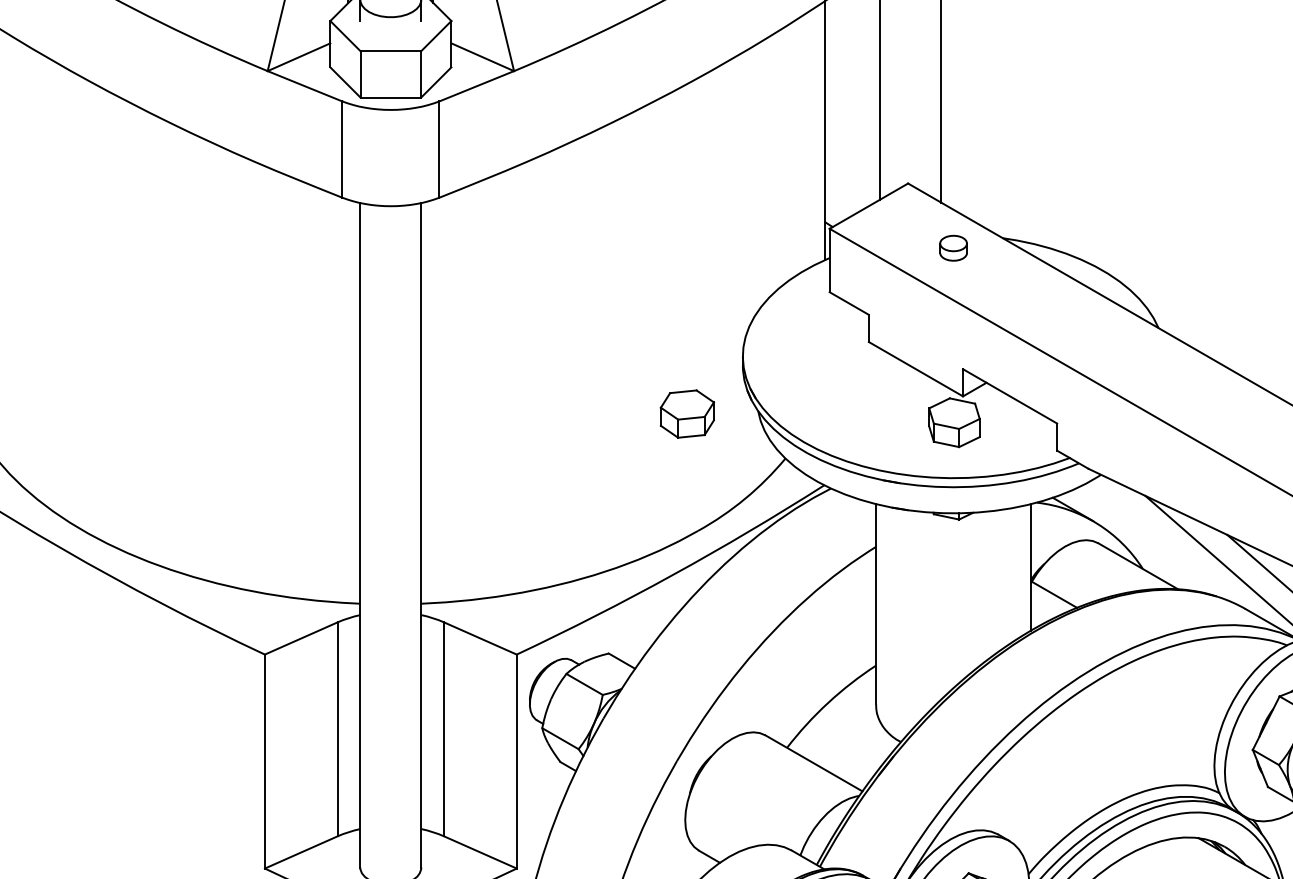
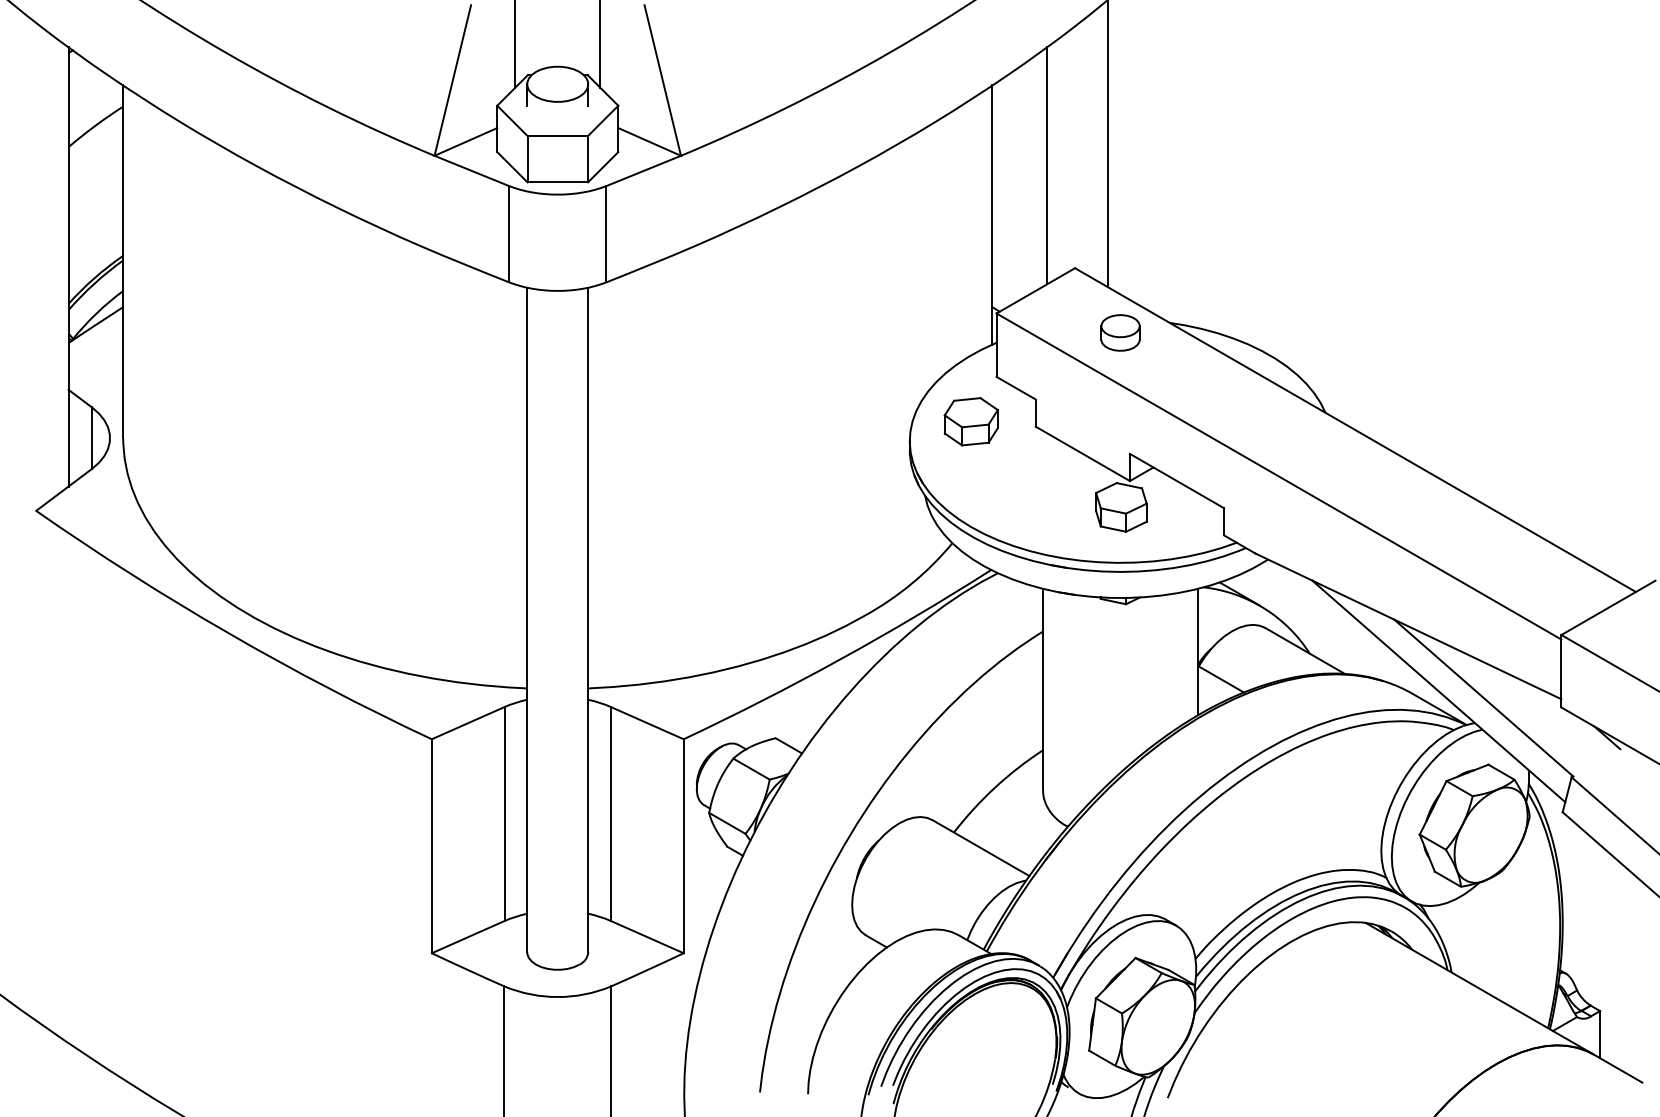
part: (953, 247) -> (1120, 332), size x1.43
part: (686, 413) -> (970, 421), moved

